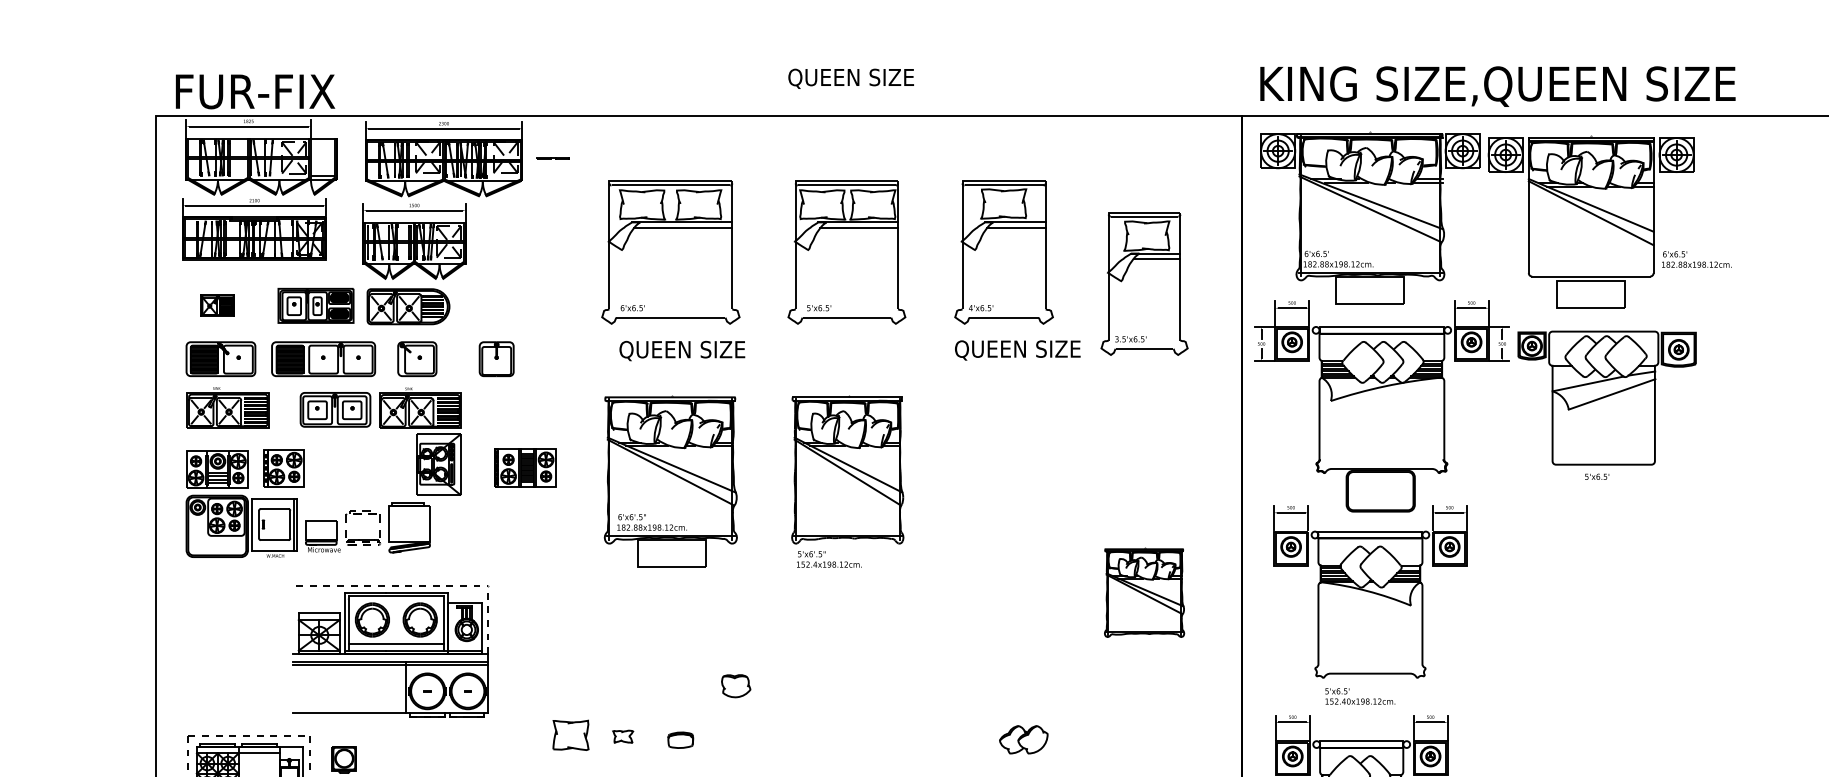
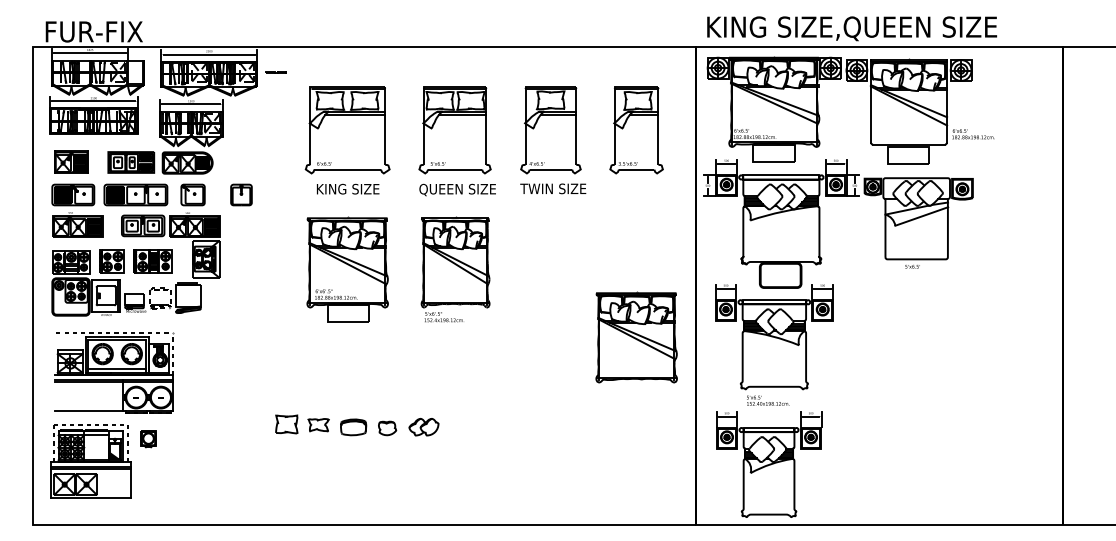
text: (850, 77) -> (457, 189), moved
part: (1144, 284) -> (636, 130), moved
part: (217, 304) -> (71, 161), size x1.67
text: (682, 350) -> (354, 189), QUEEN SIZE -> KING SIZE
text: (1016, 350) -> (558, 189), QUEEN SIZE -> TWIN SIZE
part: (524, 468) -> (152, 261), moved
part: (1144, 592) -> (636, 337), size x1.67
part: (391, 650) -> (114, 372), moved
part: (736, 686) -> (387, 428), moved
part: (622, 737) -> (318, 425), size x1.67
part: (680, 740) -> (353, 427), size x1.67
part: (1023, 740) -> (423, 427), moved

